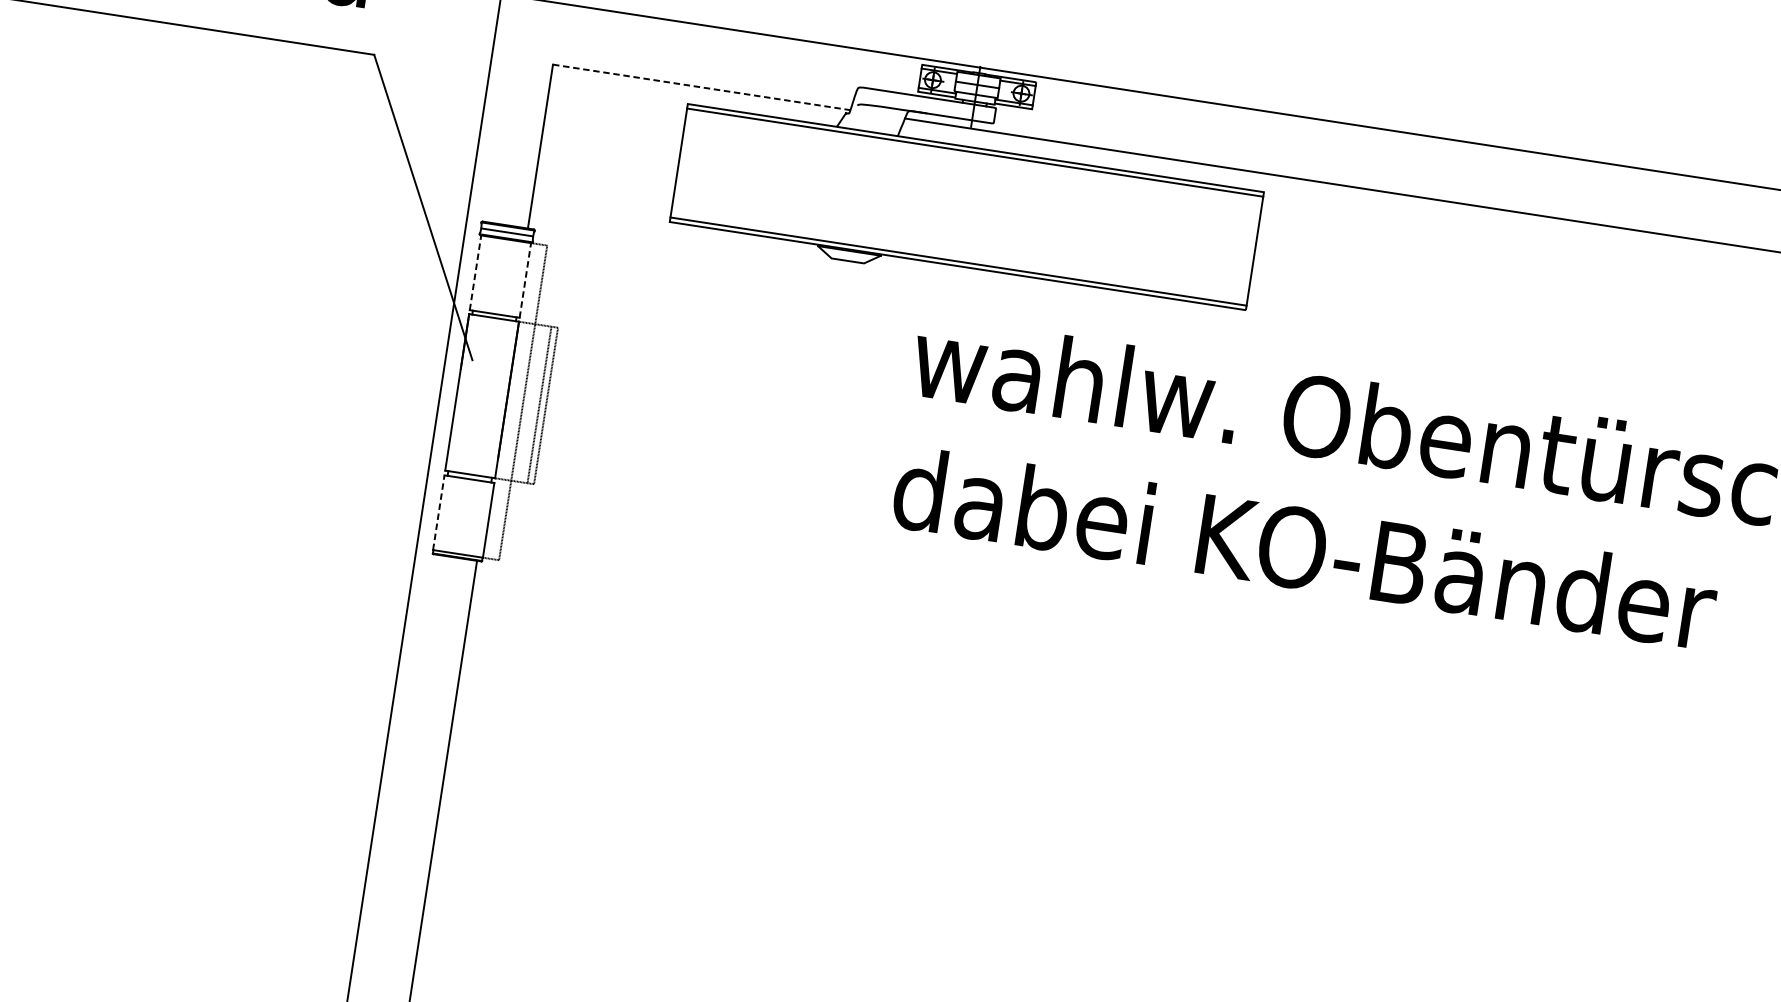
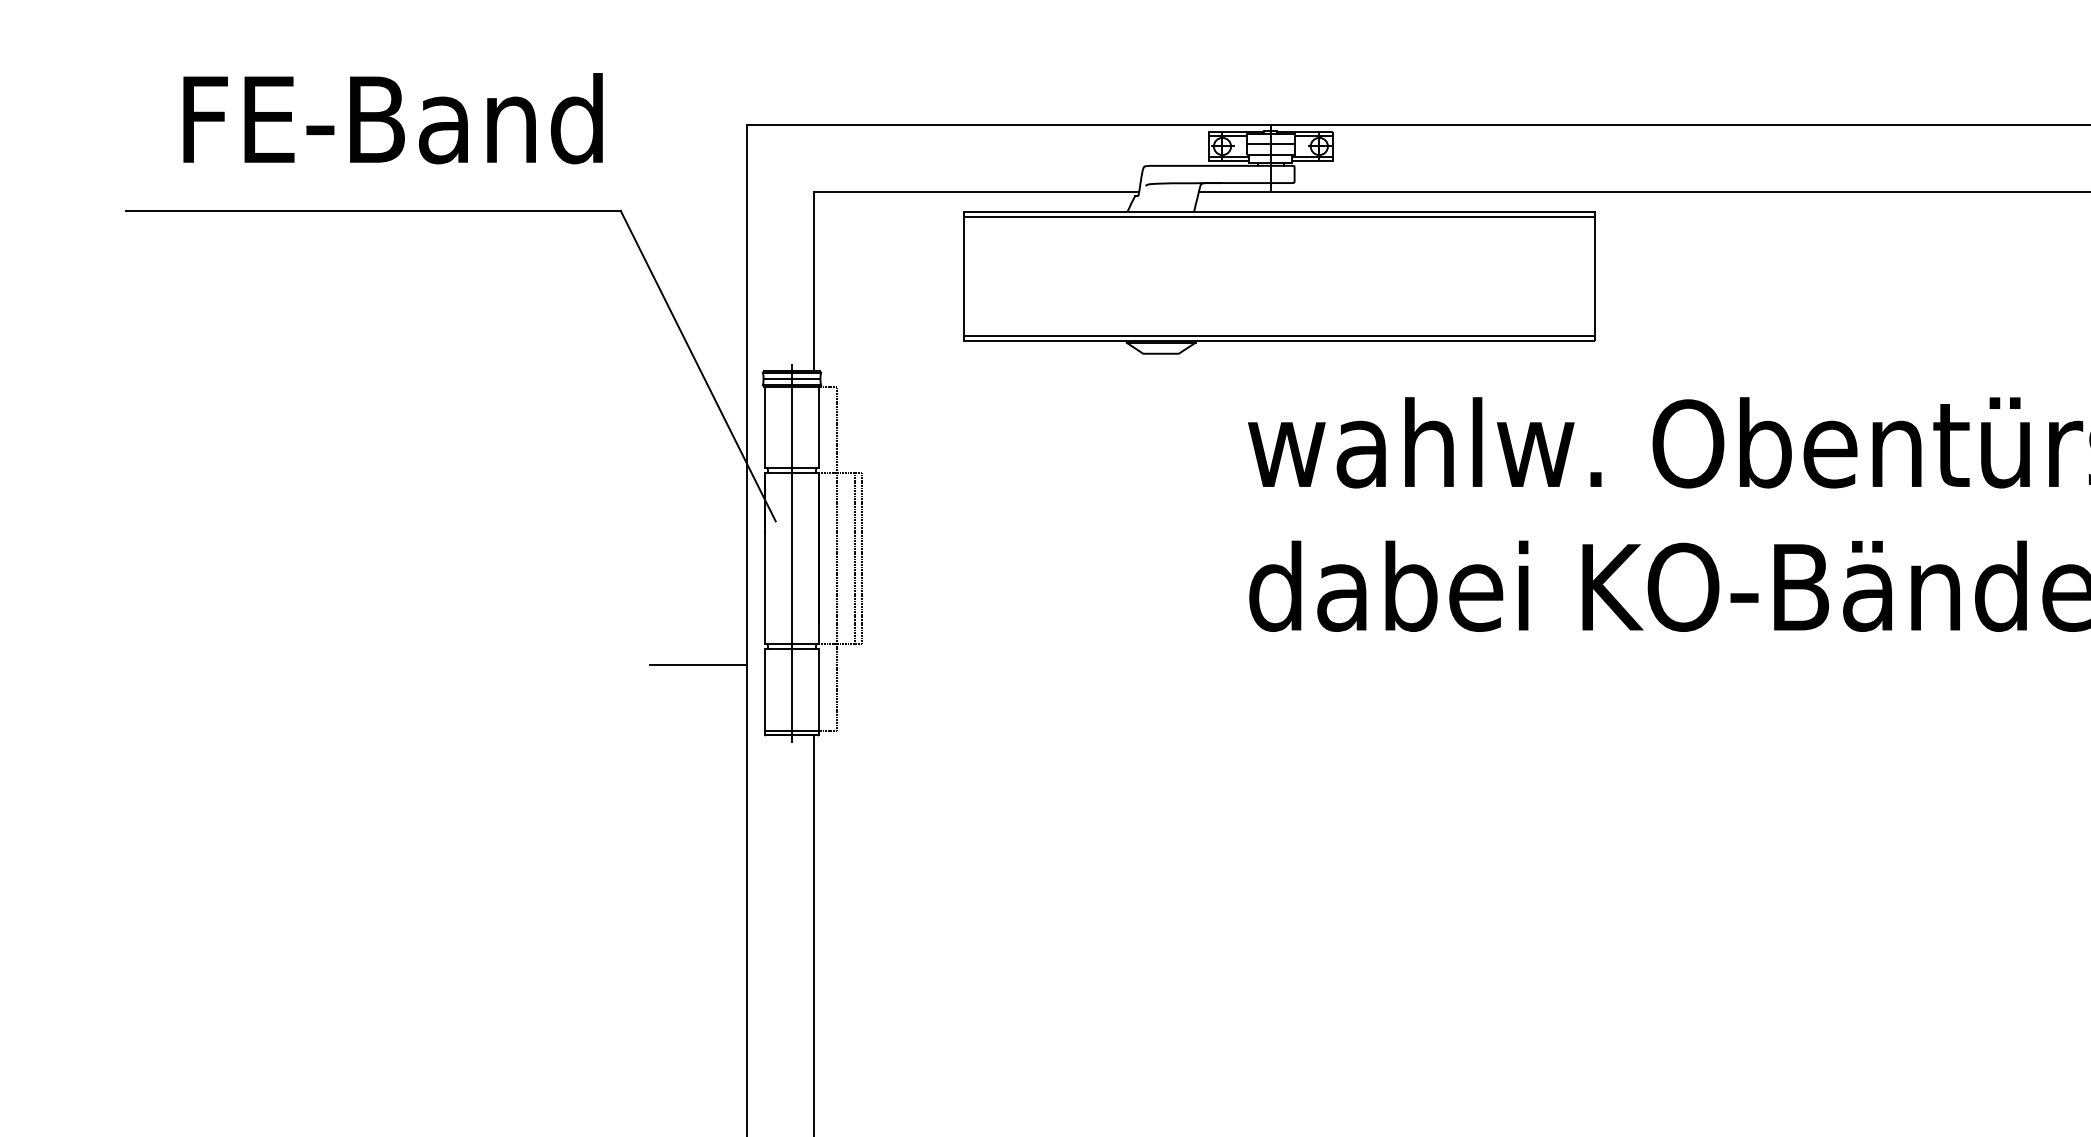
line: (701, 87) -> (976, 192), dashed -> solid
line: (475, 272) -> (764, 427), dashed -> solid
line: (525, 280) -> (819, 427), dashed -> solid
line: (483, 391) -> (792, 553), added
line: (380, 480) -> (697, 664), added
line: (438, 513) -> (764, 690), dashed -> solid

